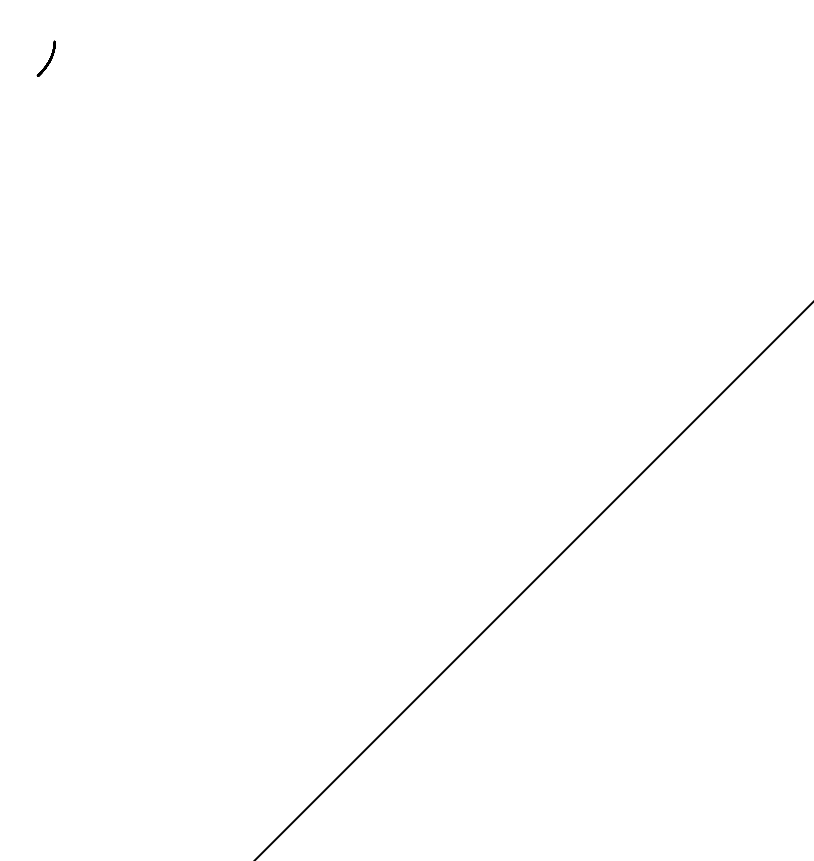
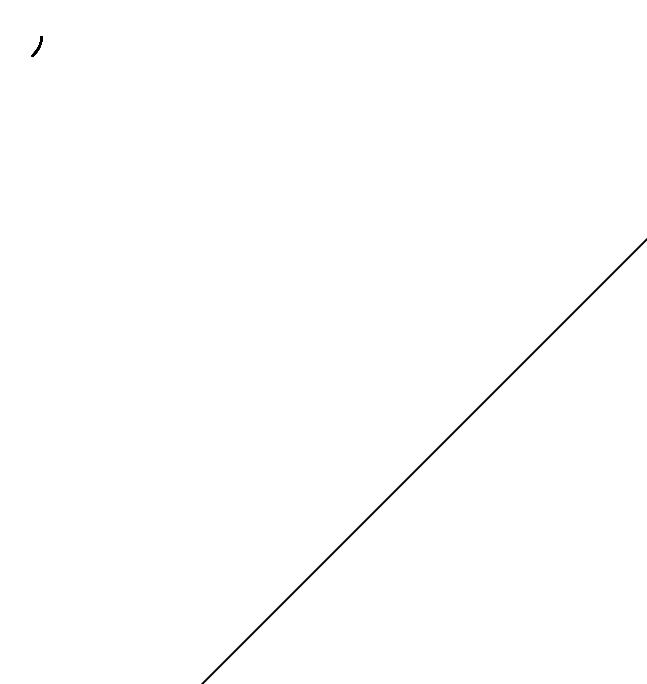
part: (45, 58) -> (36, 46), size x0.7

